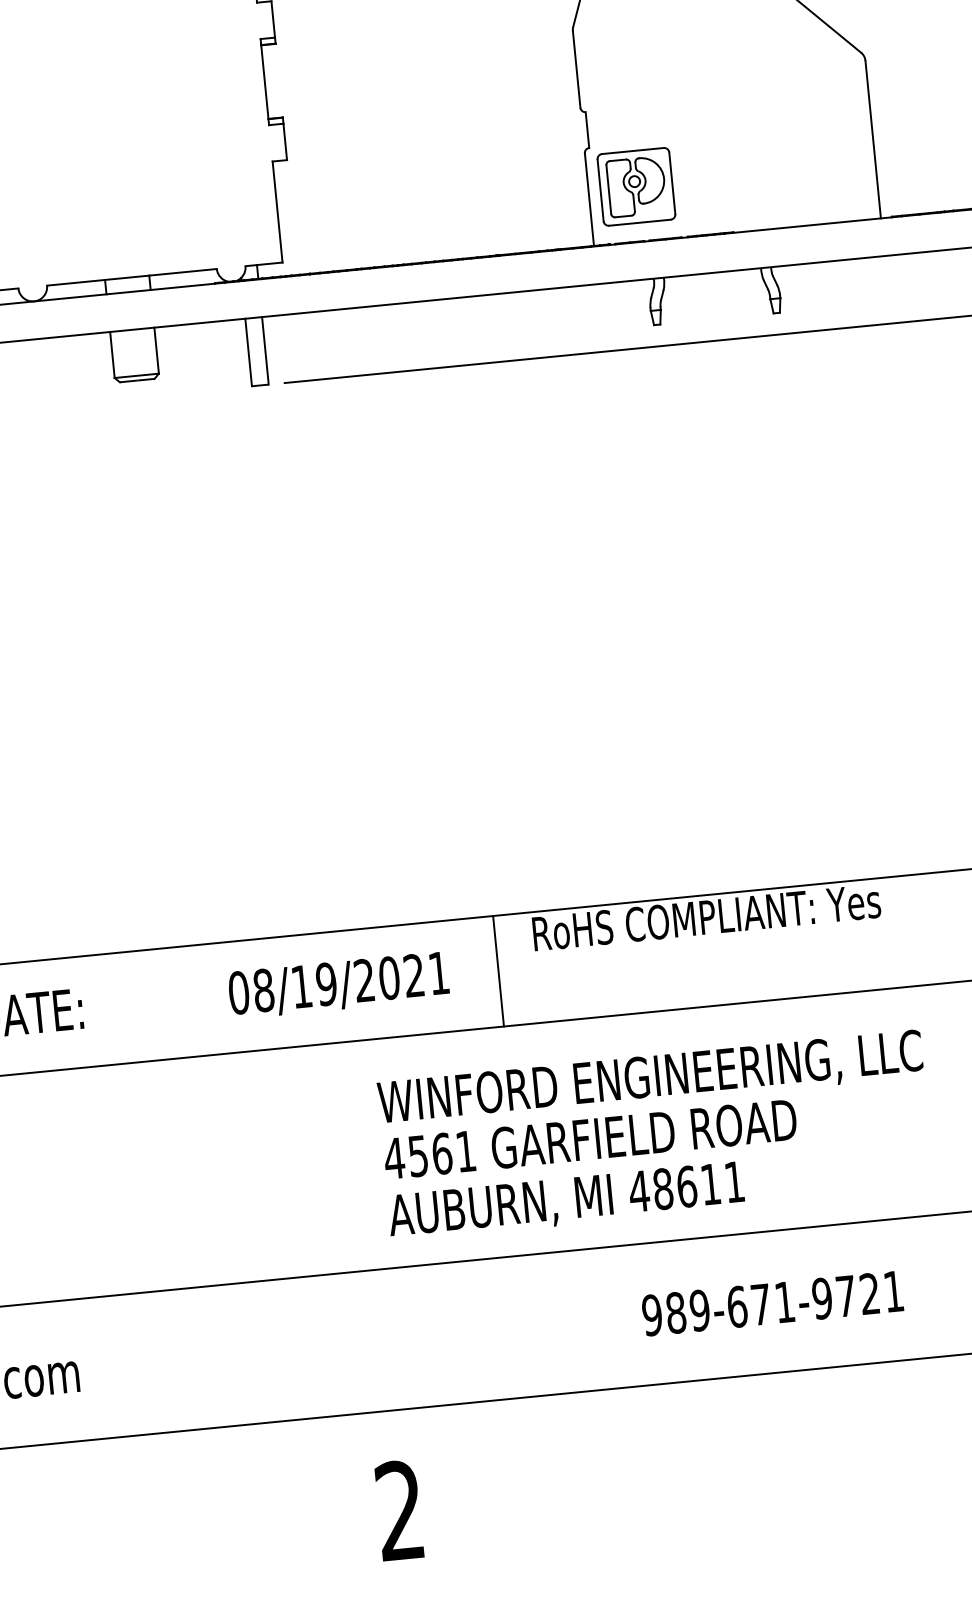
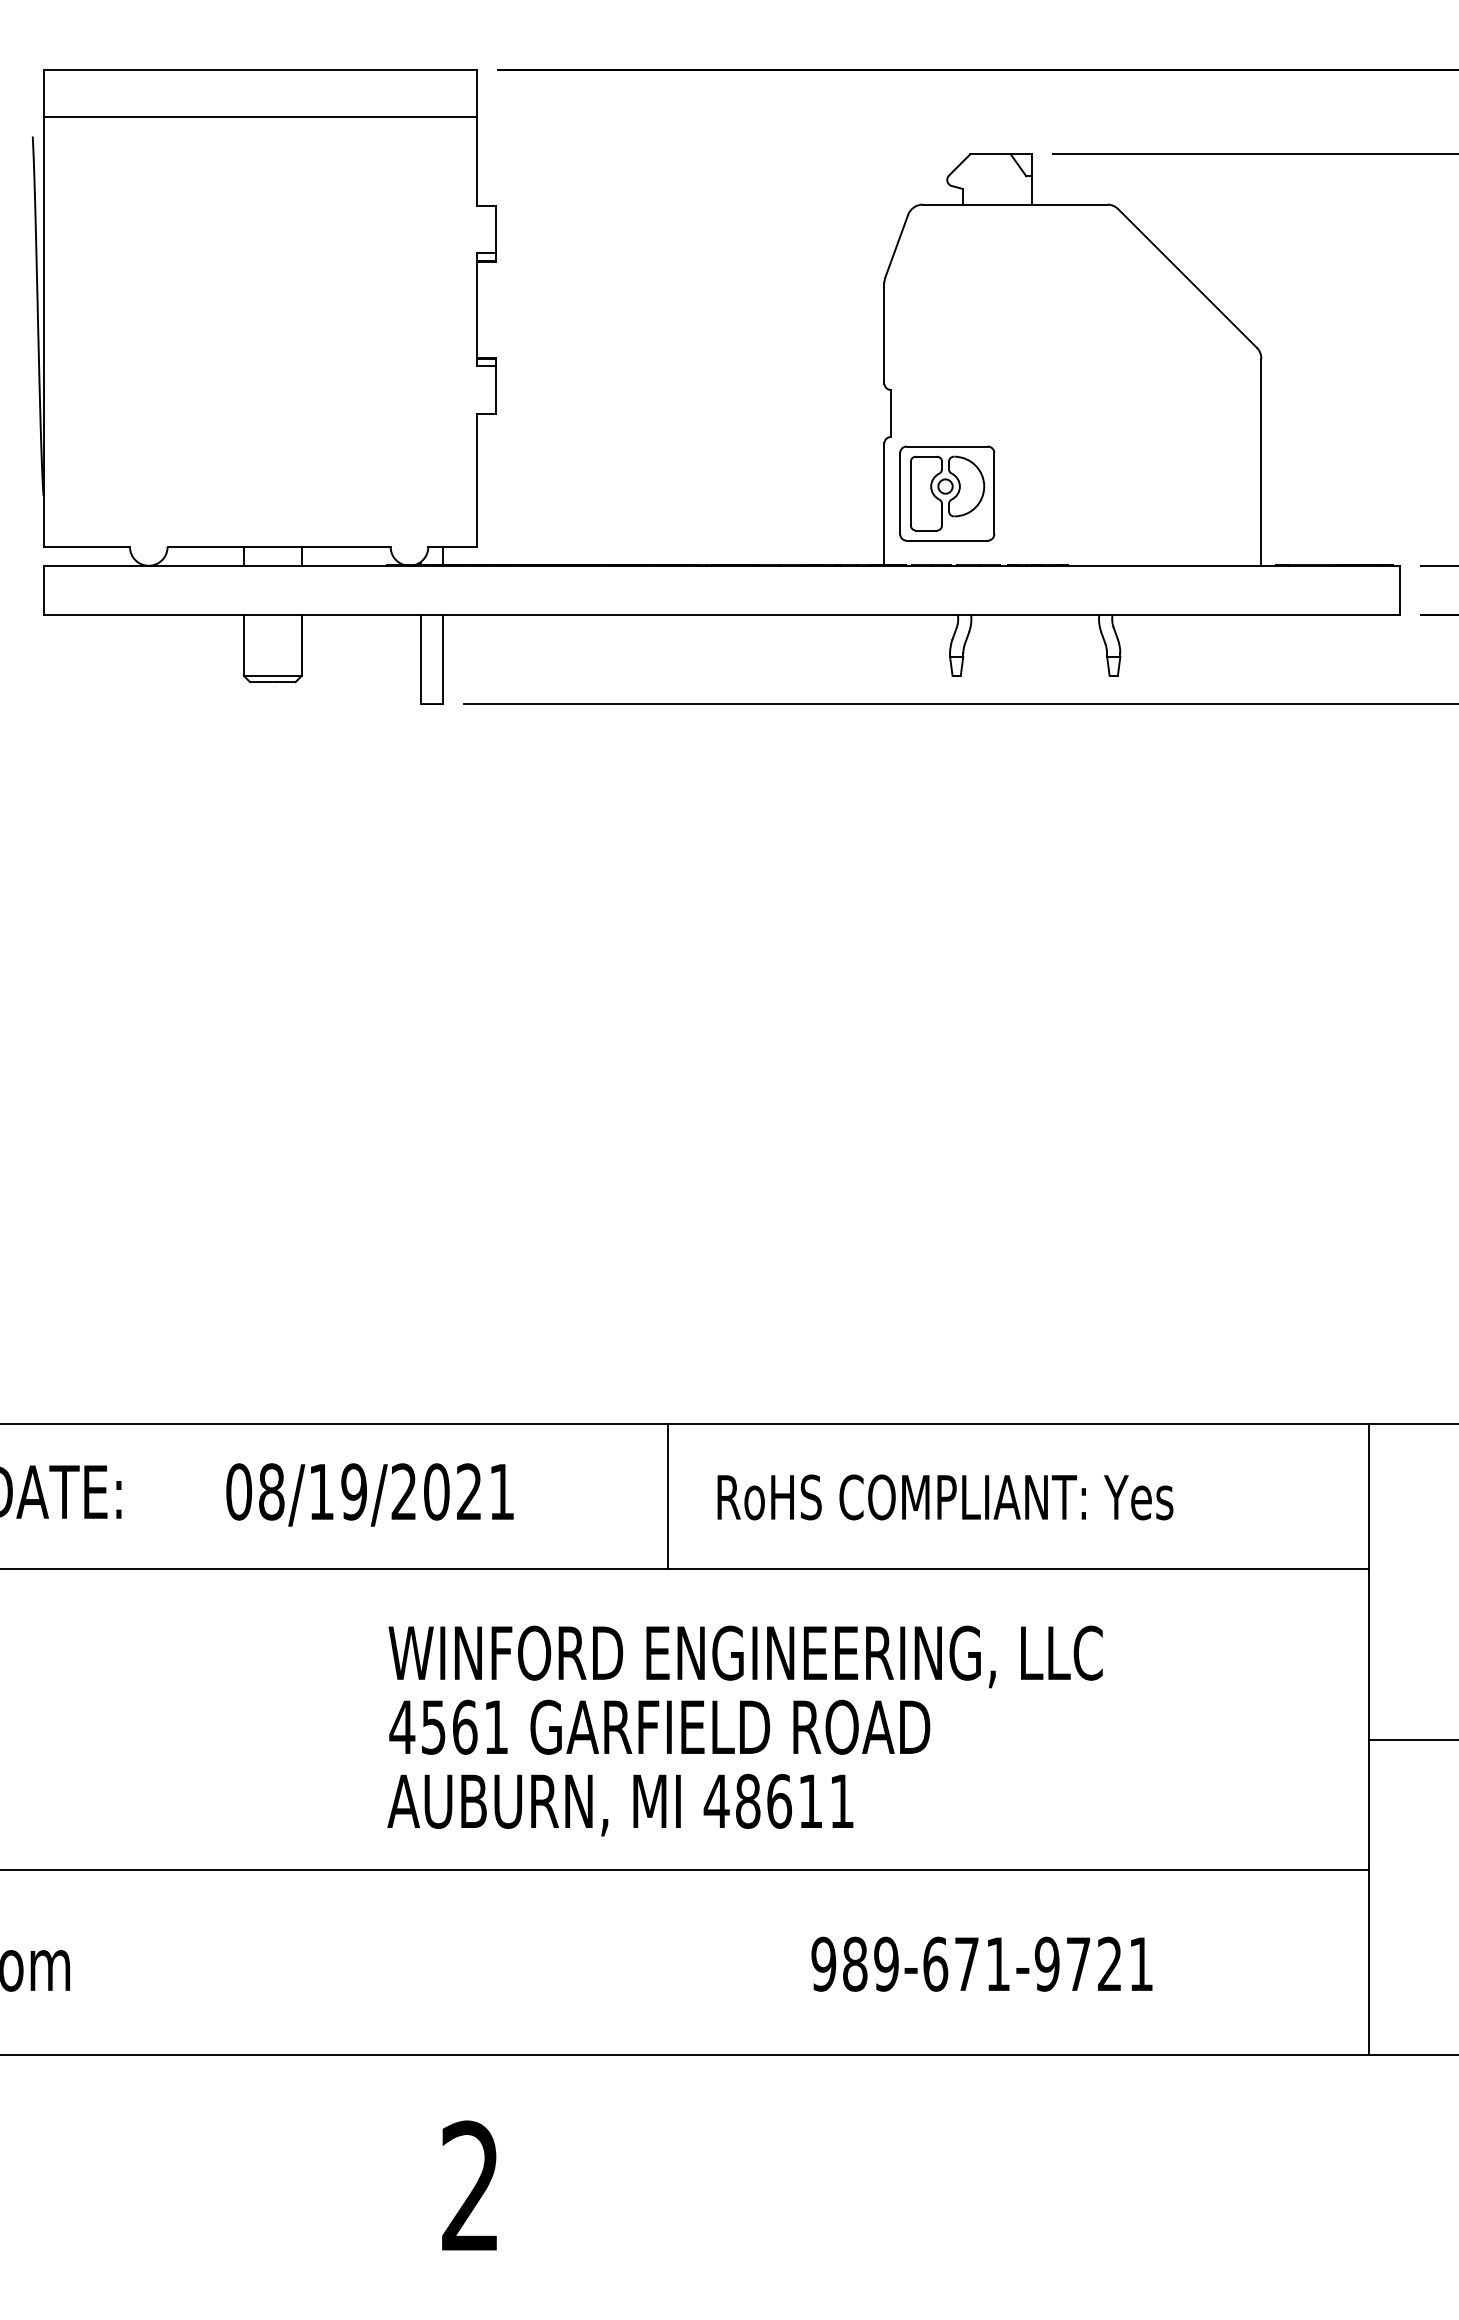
text: (706, 917) -> (945, 1497), moved
text: (338, 985) -> (369, 1494), moved
text: (655, 1135) -> (744, 1730), moved

